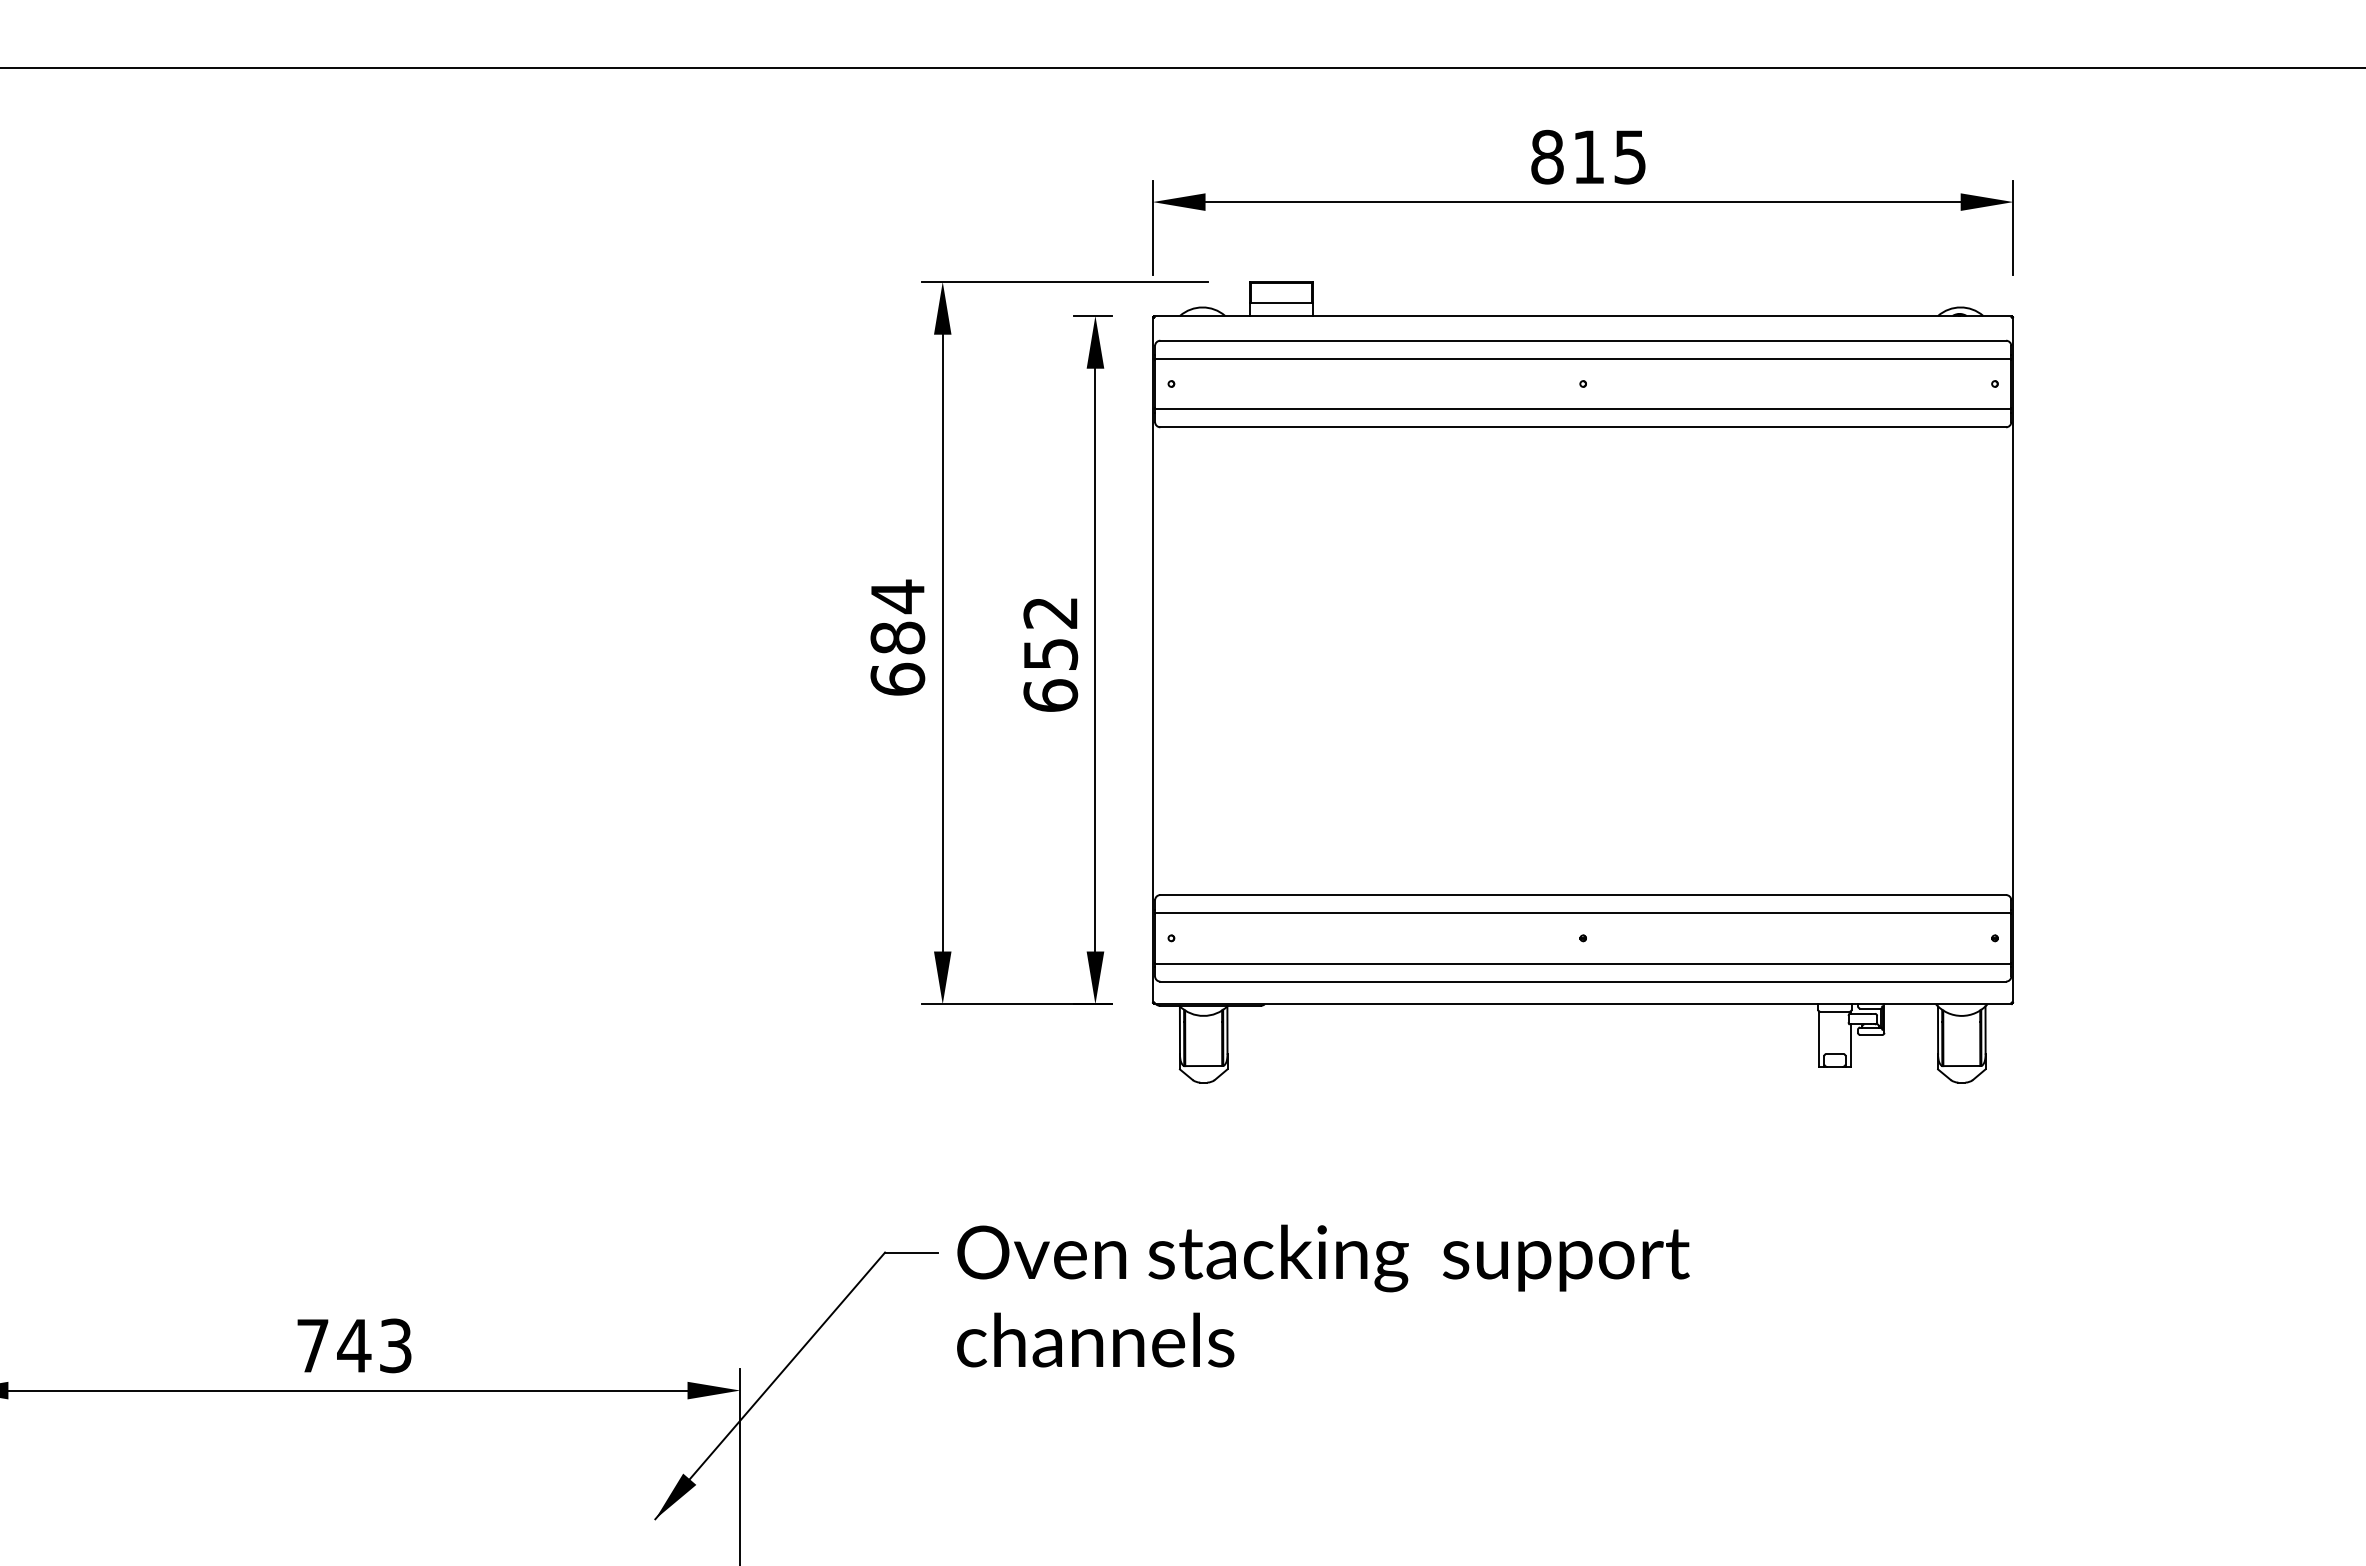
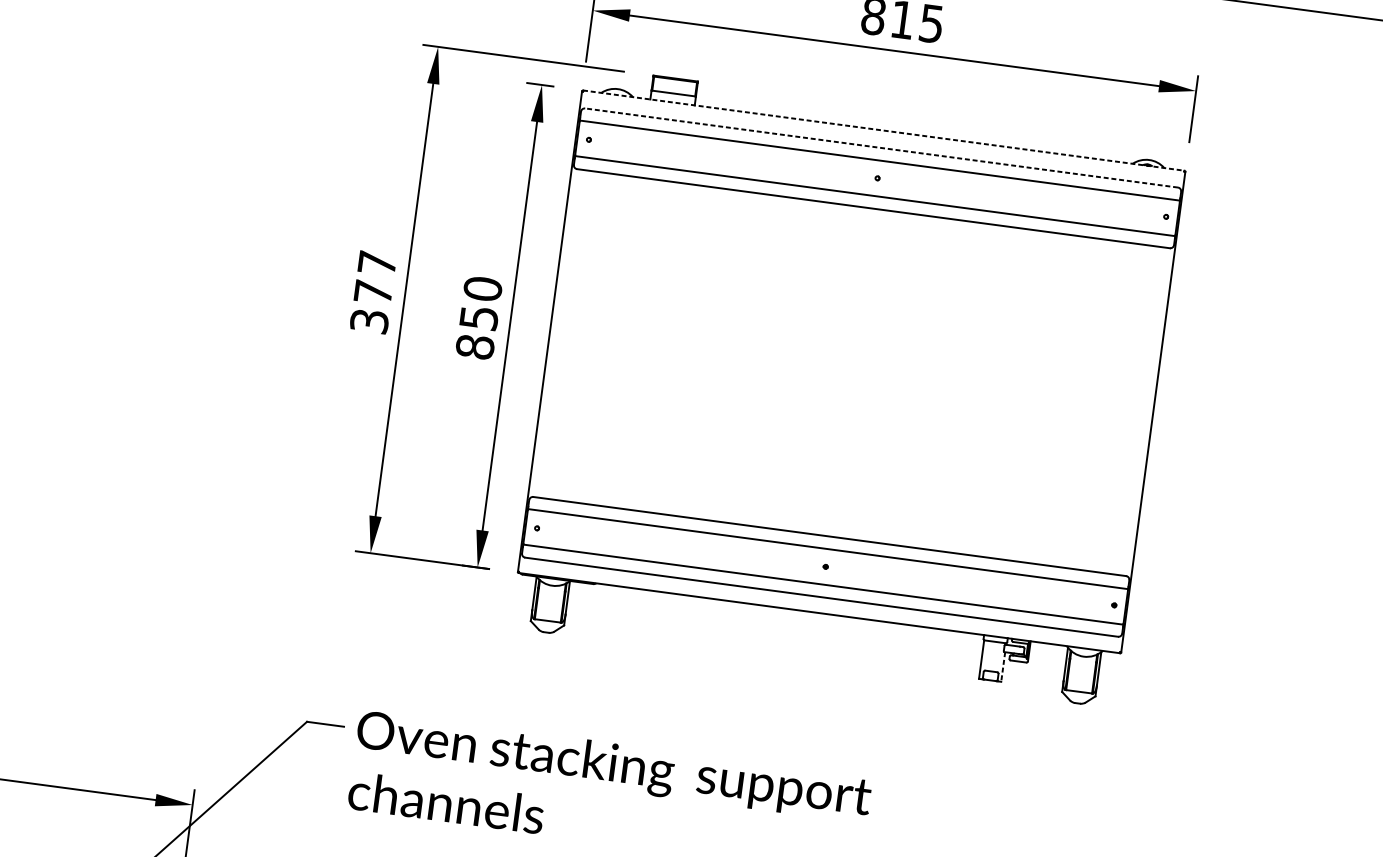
line: (1583, 315) -> (884, 130), solid -> dashed
line: (1583, 340) -> (881, 147), solid -> dashed
text: (897, 637) -> (373, 291), 684 -> 377
text: (1050, 653) -> (478, 317), 652 -> 850
line: (1850, 1045) -> (1003, 666), solid -> dashed

